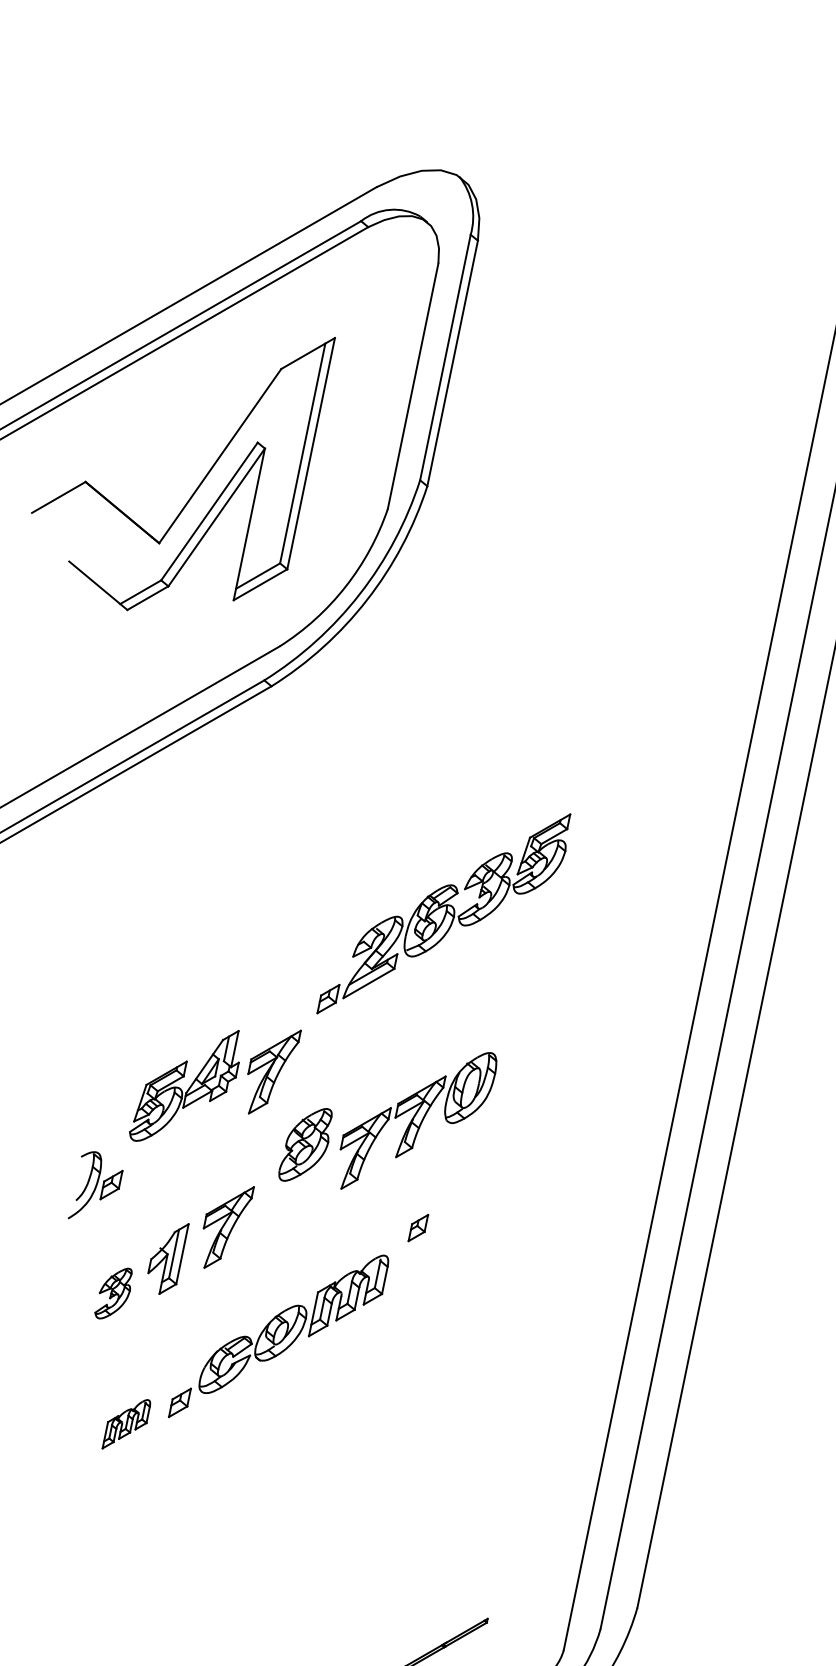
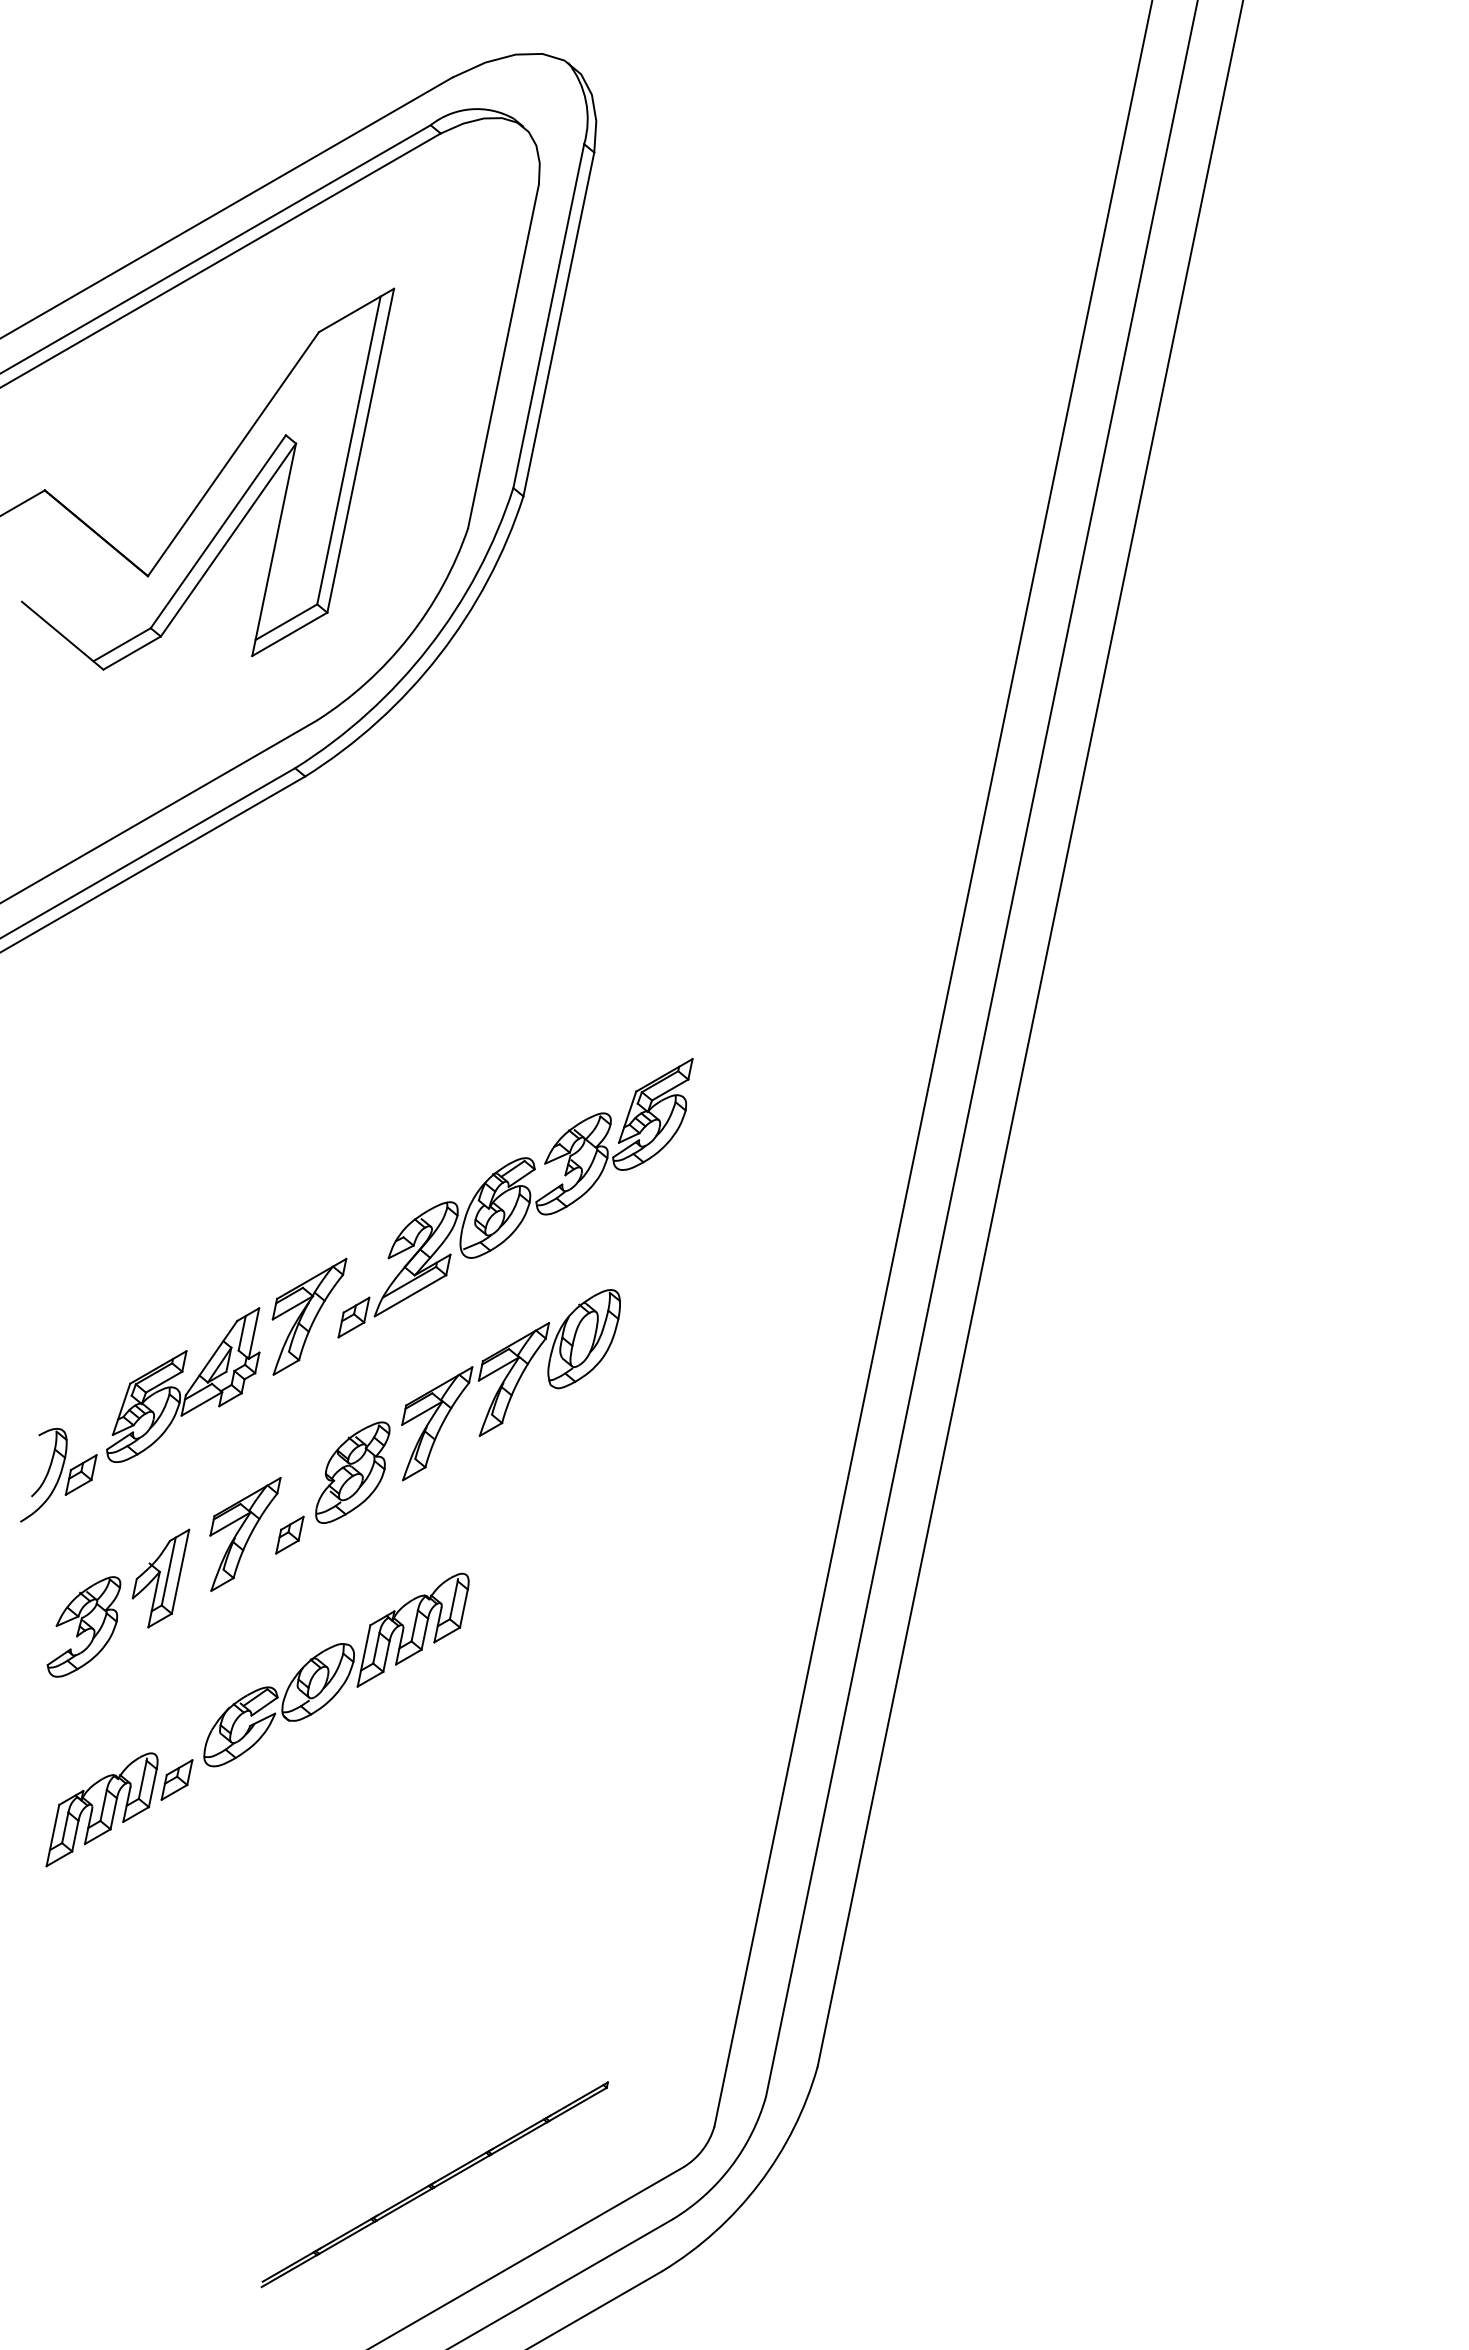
part: (443, 914) -> (515, 1198), moved
part: (181, 1089) -> (178, 1389), moved
part: (305, 1144) -> (352, 1472), moved
part: (418, 1227) -> (289, 1534), moved
part: (113, 1293) -> (83, 1626), size x1.43
part: (126, 1423) -> (101, 1809), size x1.67

